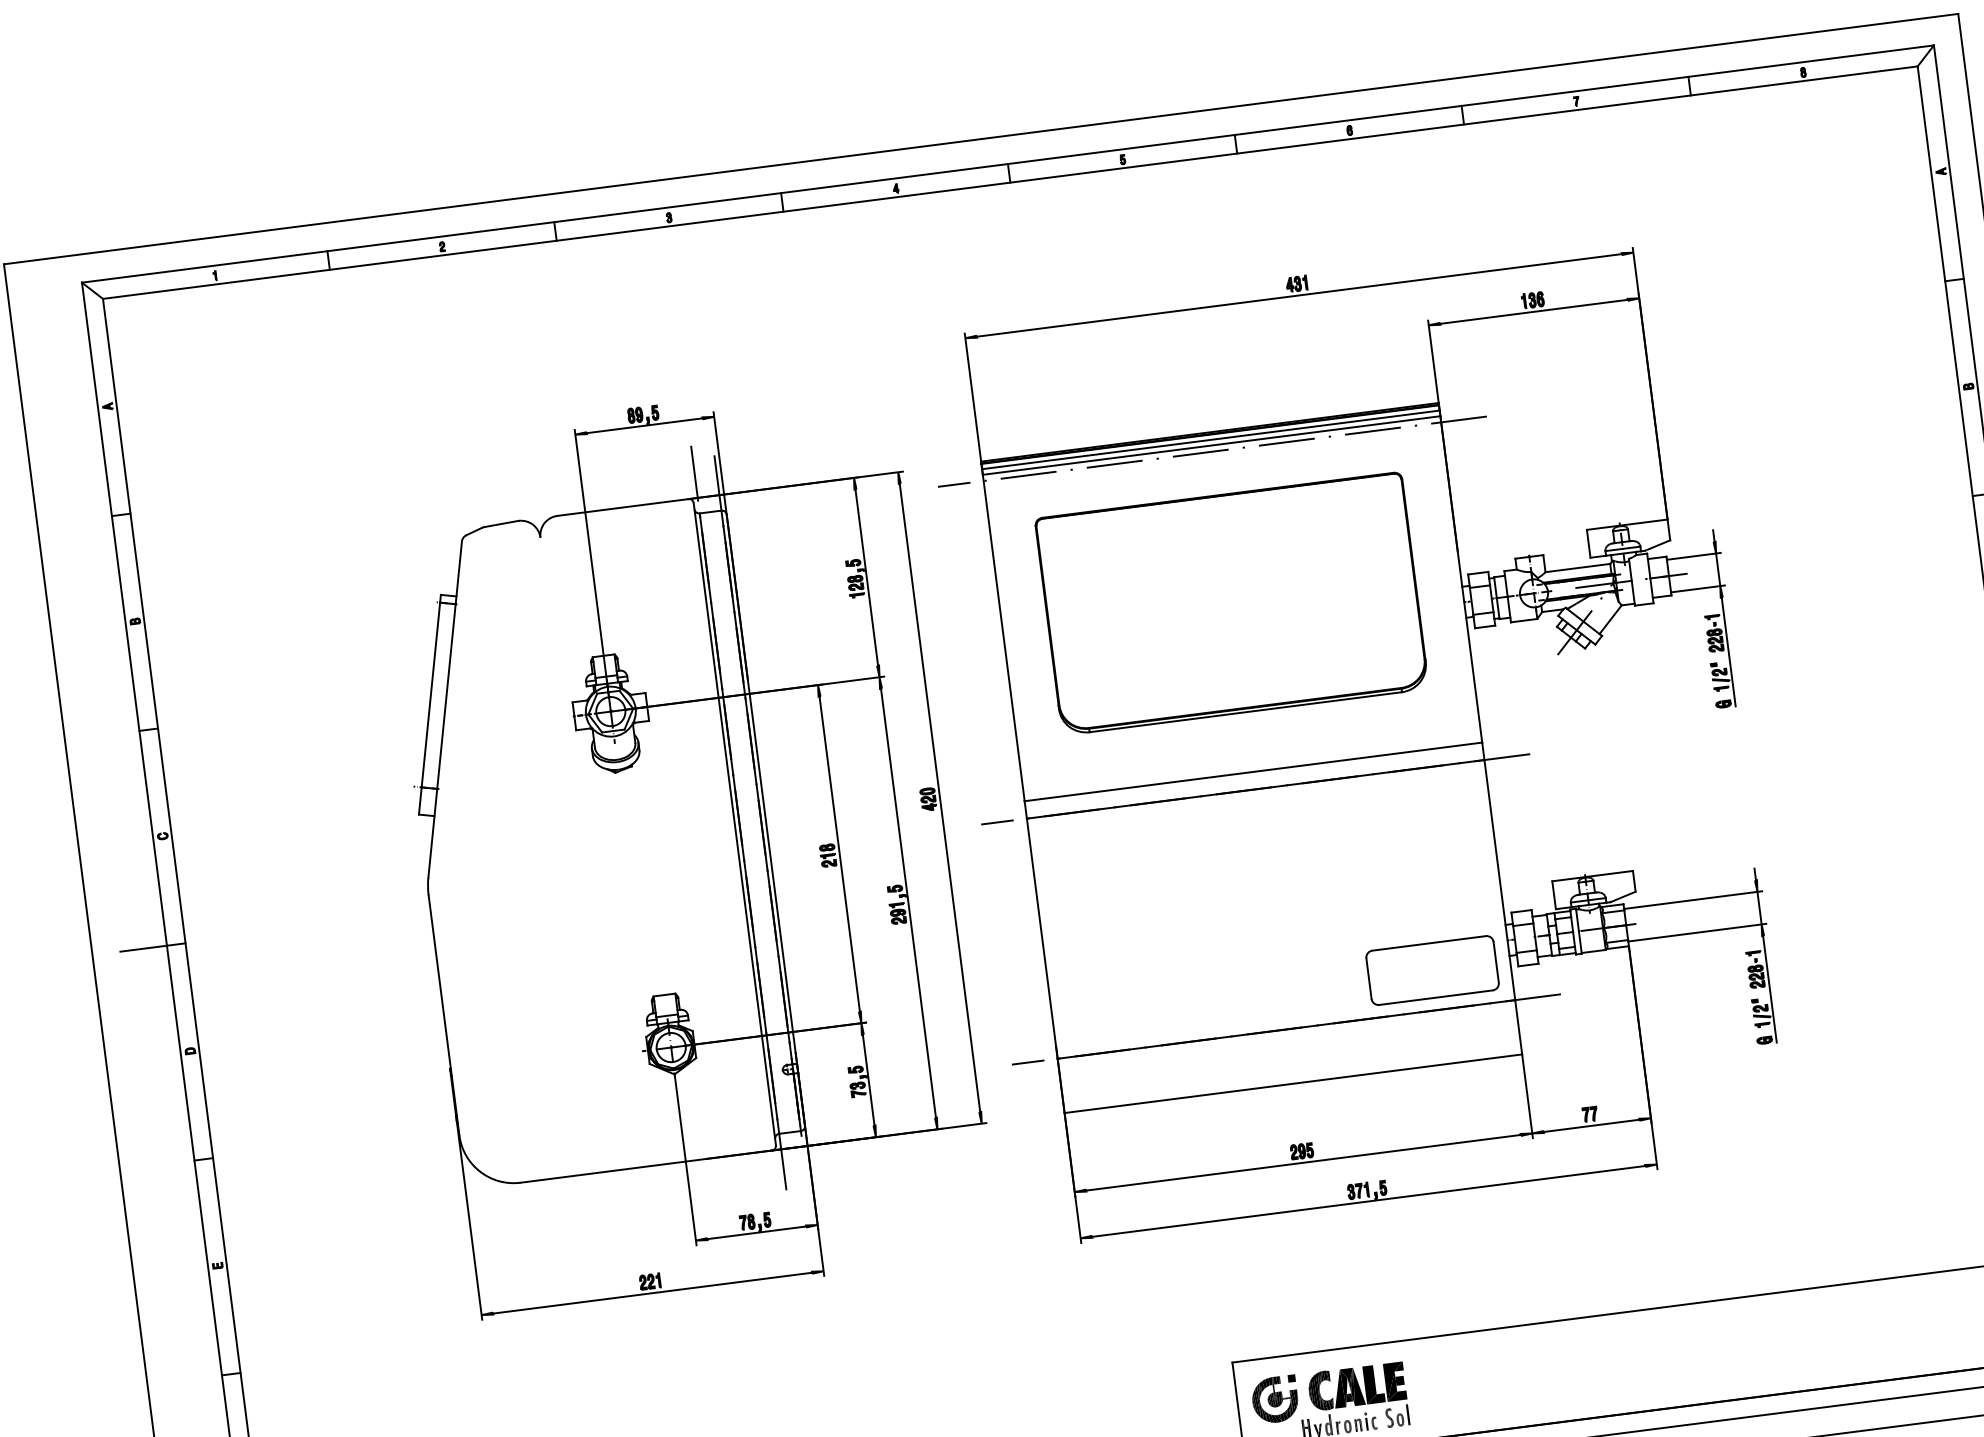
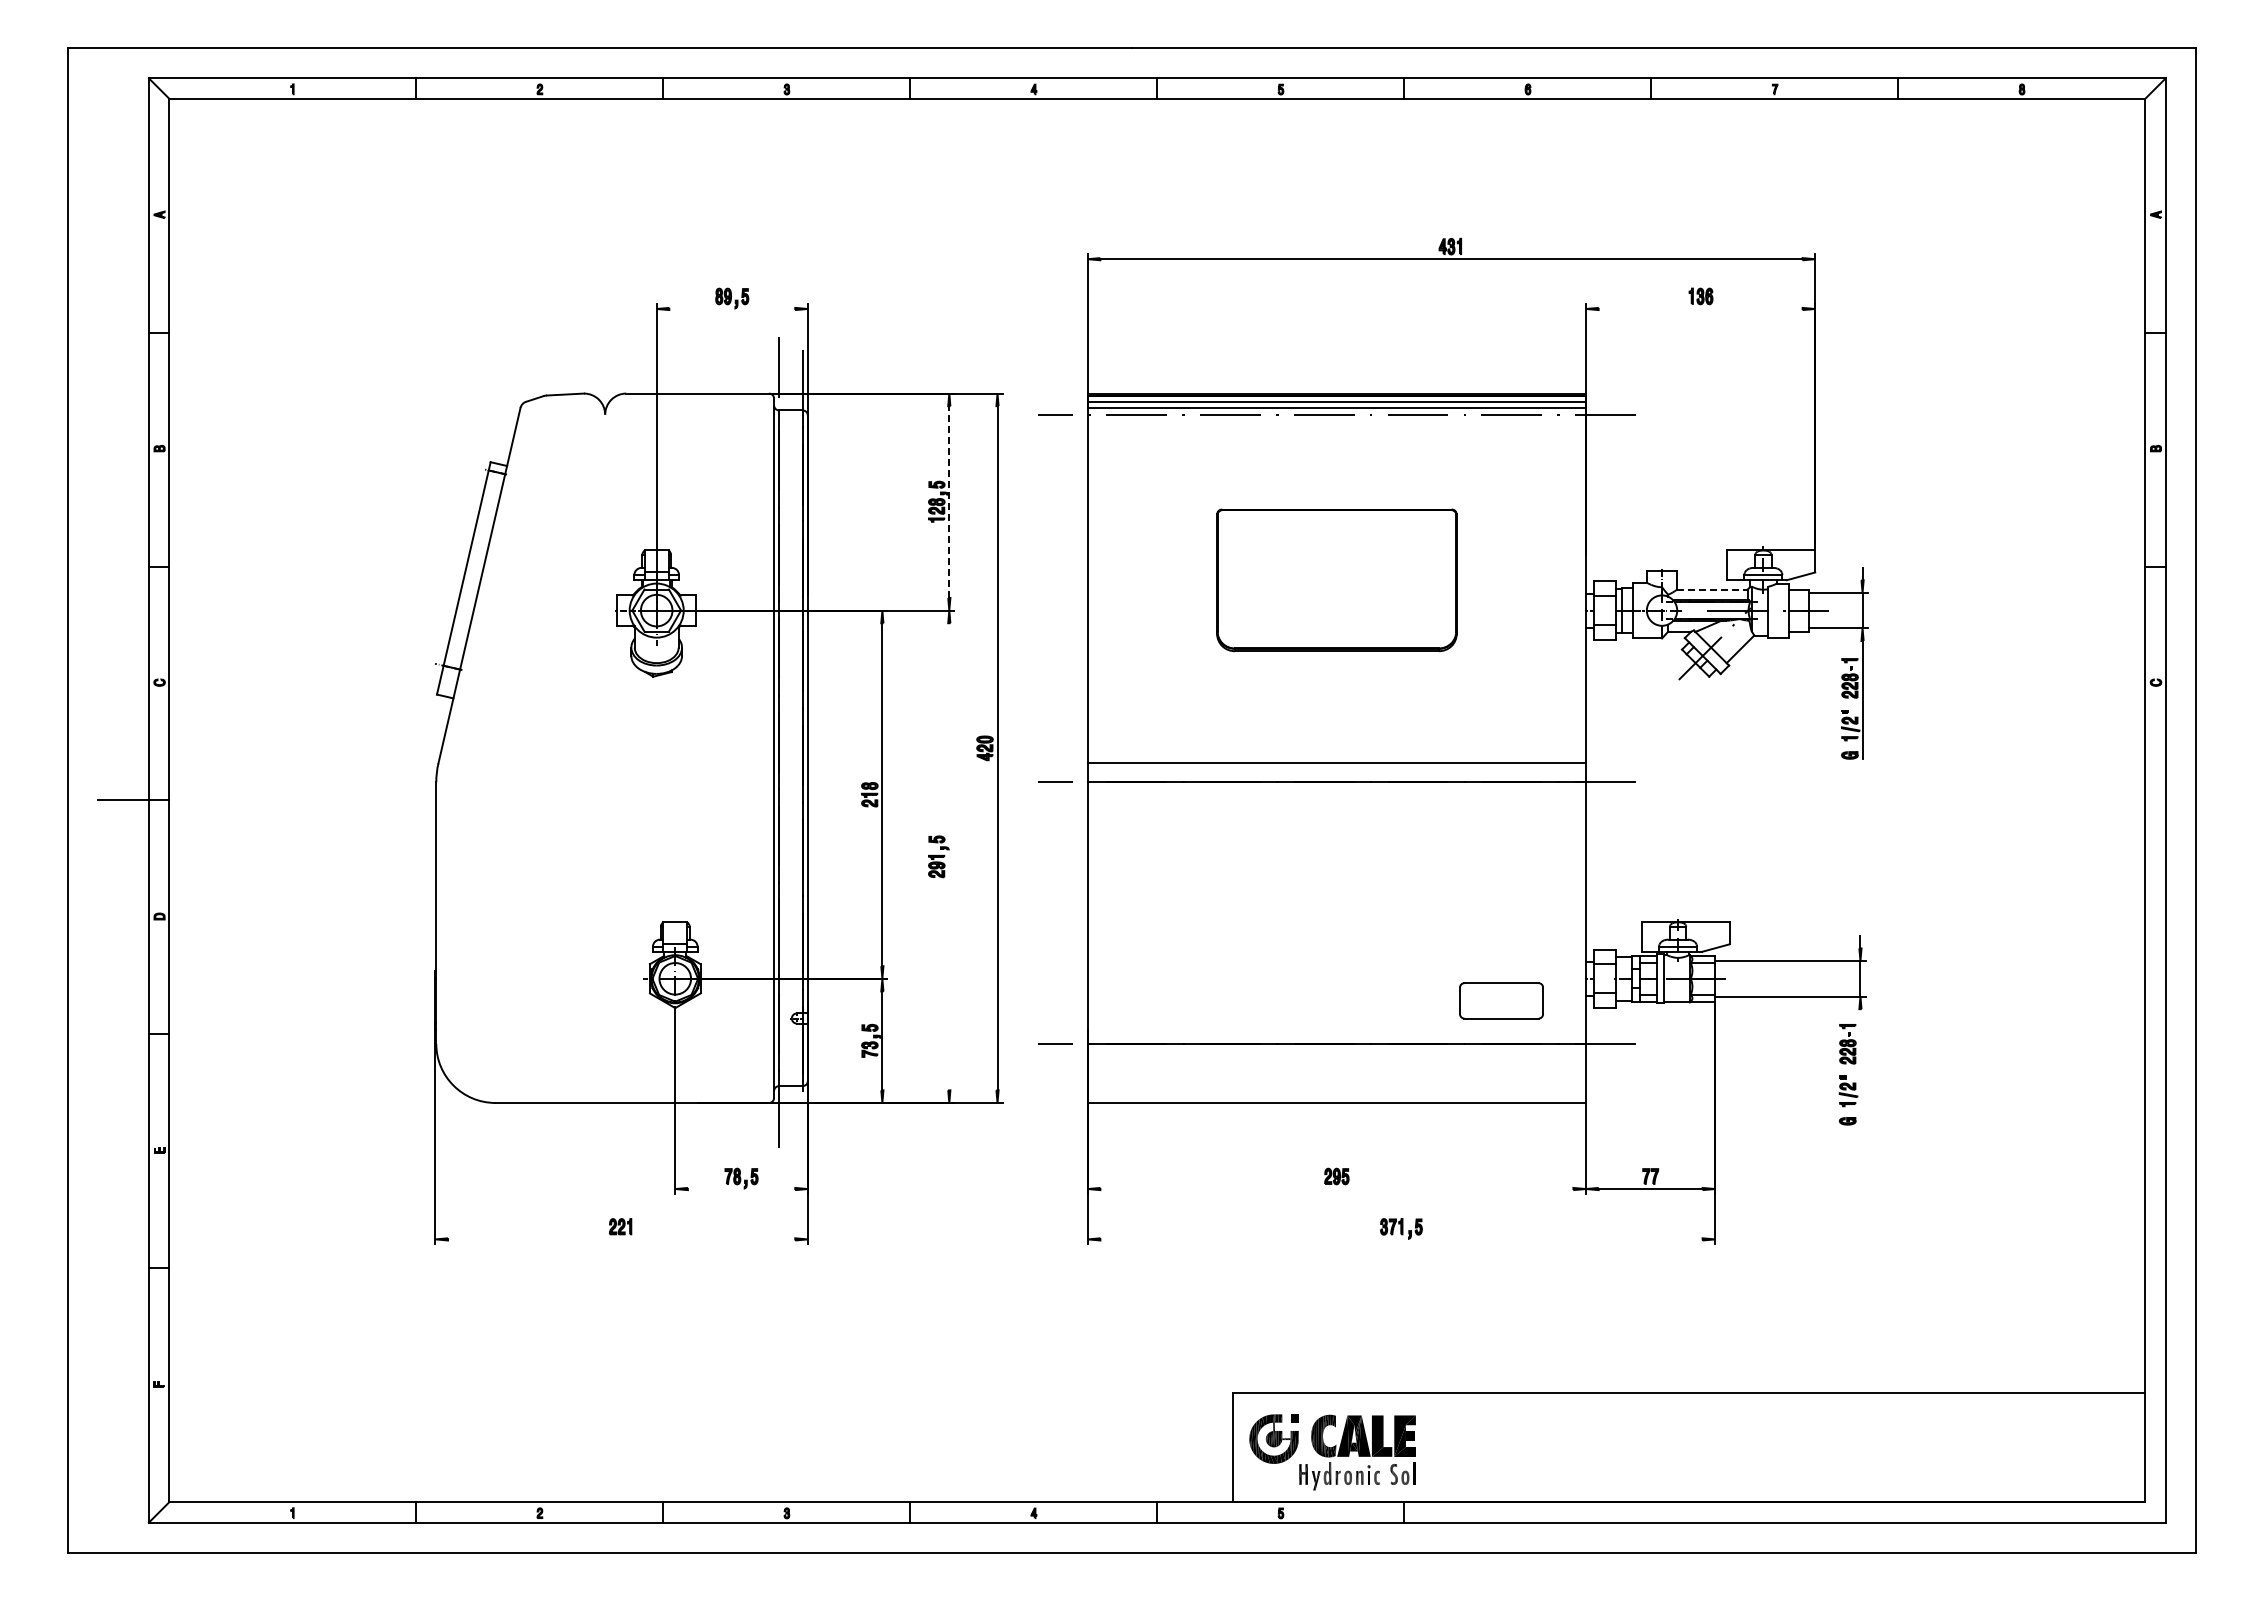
line: (1533, 311) -> (1700, 308), removed
line: (644, 425) -> (732, 308), removed
line: (1577, 568) -> (1712, 589), solid -> dashed
line: (866, 577) -> (949, 502), solid -> dashed
part: (1231, 604) -> (1336, 580), size x0.6
line: (908, 902) -> (949, 856), removed
part: (1432, 970) -> (1501, 1000), size x0.6
line: (1770, 989) -> (1860, 1067), removed
line: (1303, 1163) -> (1336, 1189), removed
line: (1368, 1201) -> (1401, 1239), removed
line: (756, 1233) -> (741, 1189), removed
line: (652, 1293) -> (621, 1239), removed

